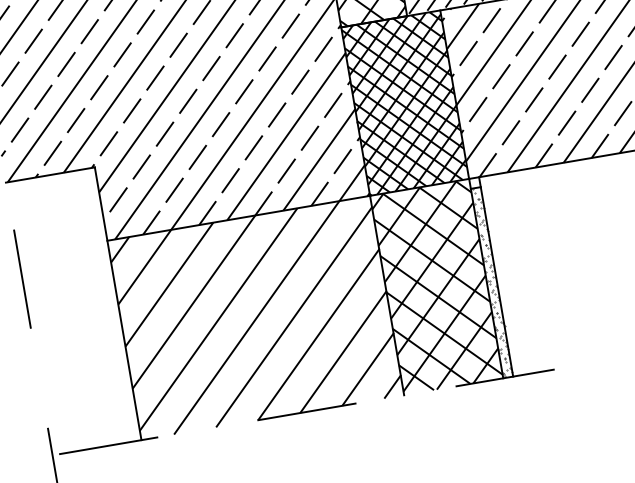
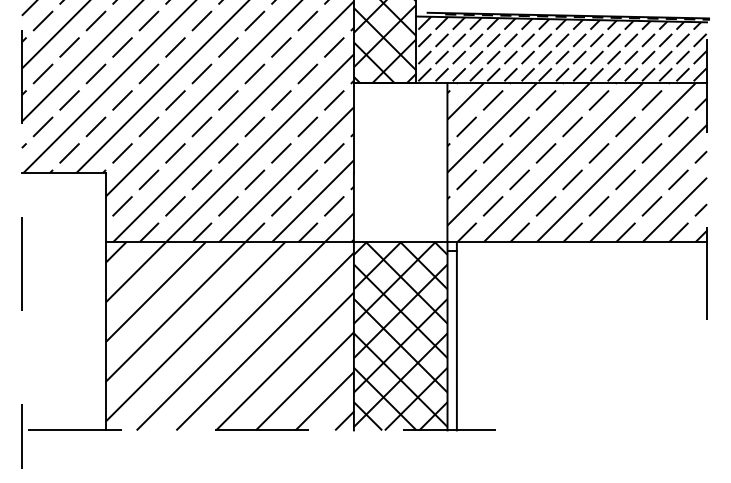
hatch: (404, 103) -> (400, 162), removed
hatch: (492, 282) -> (452, 340), removed

